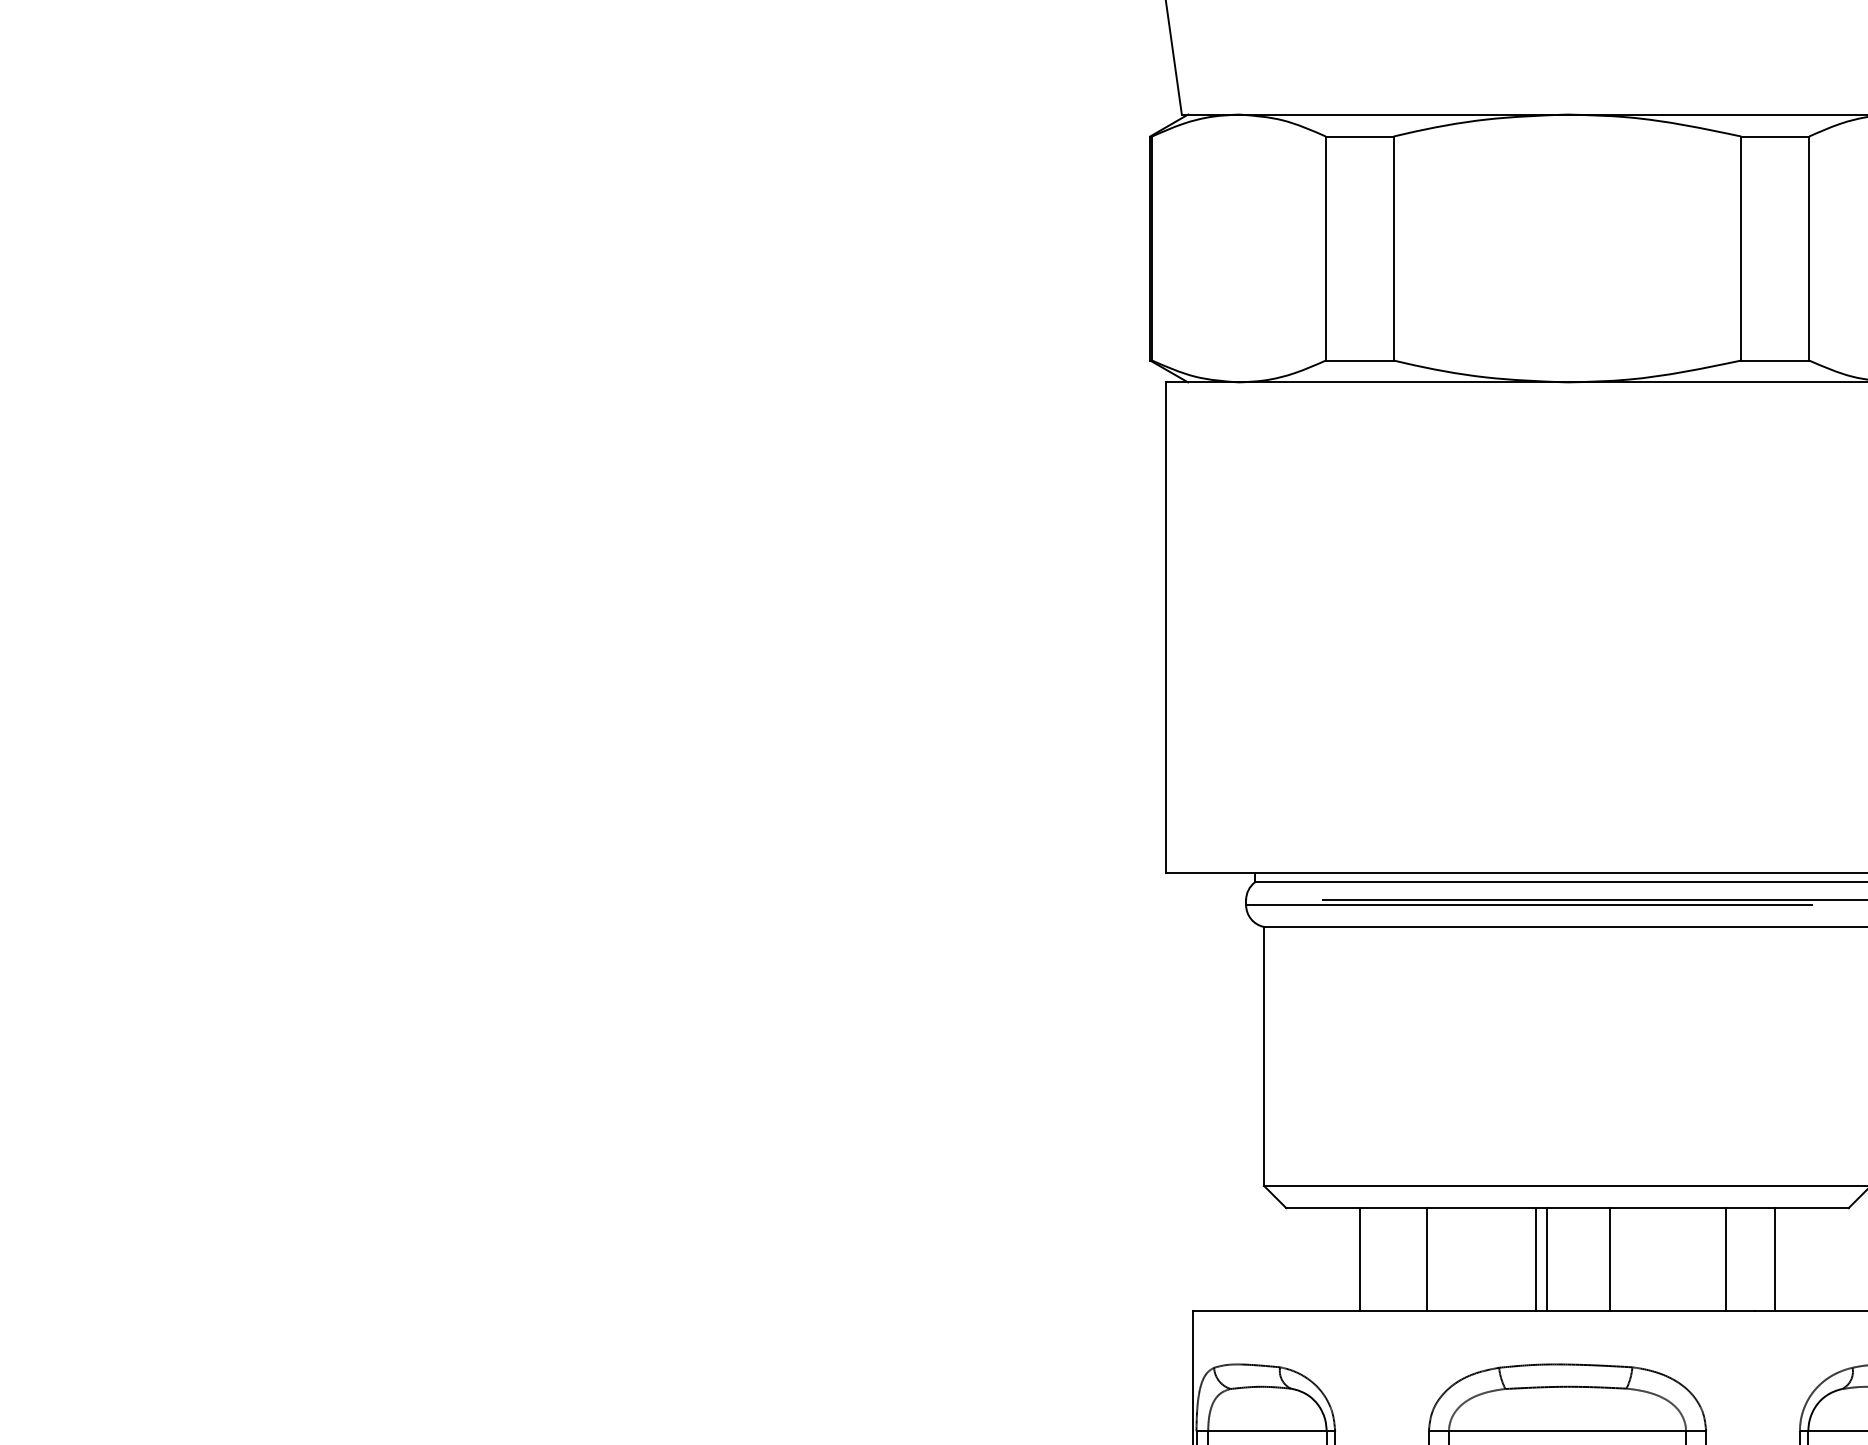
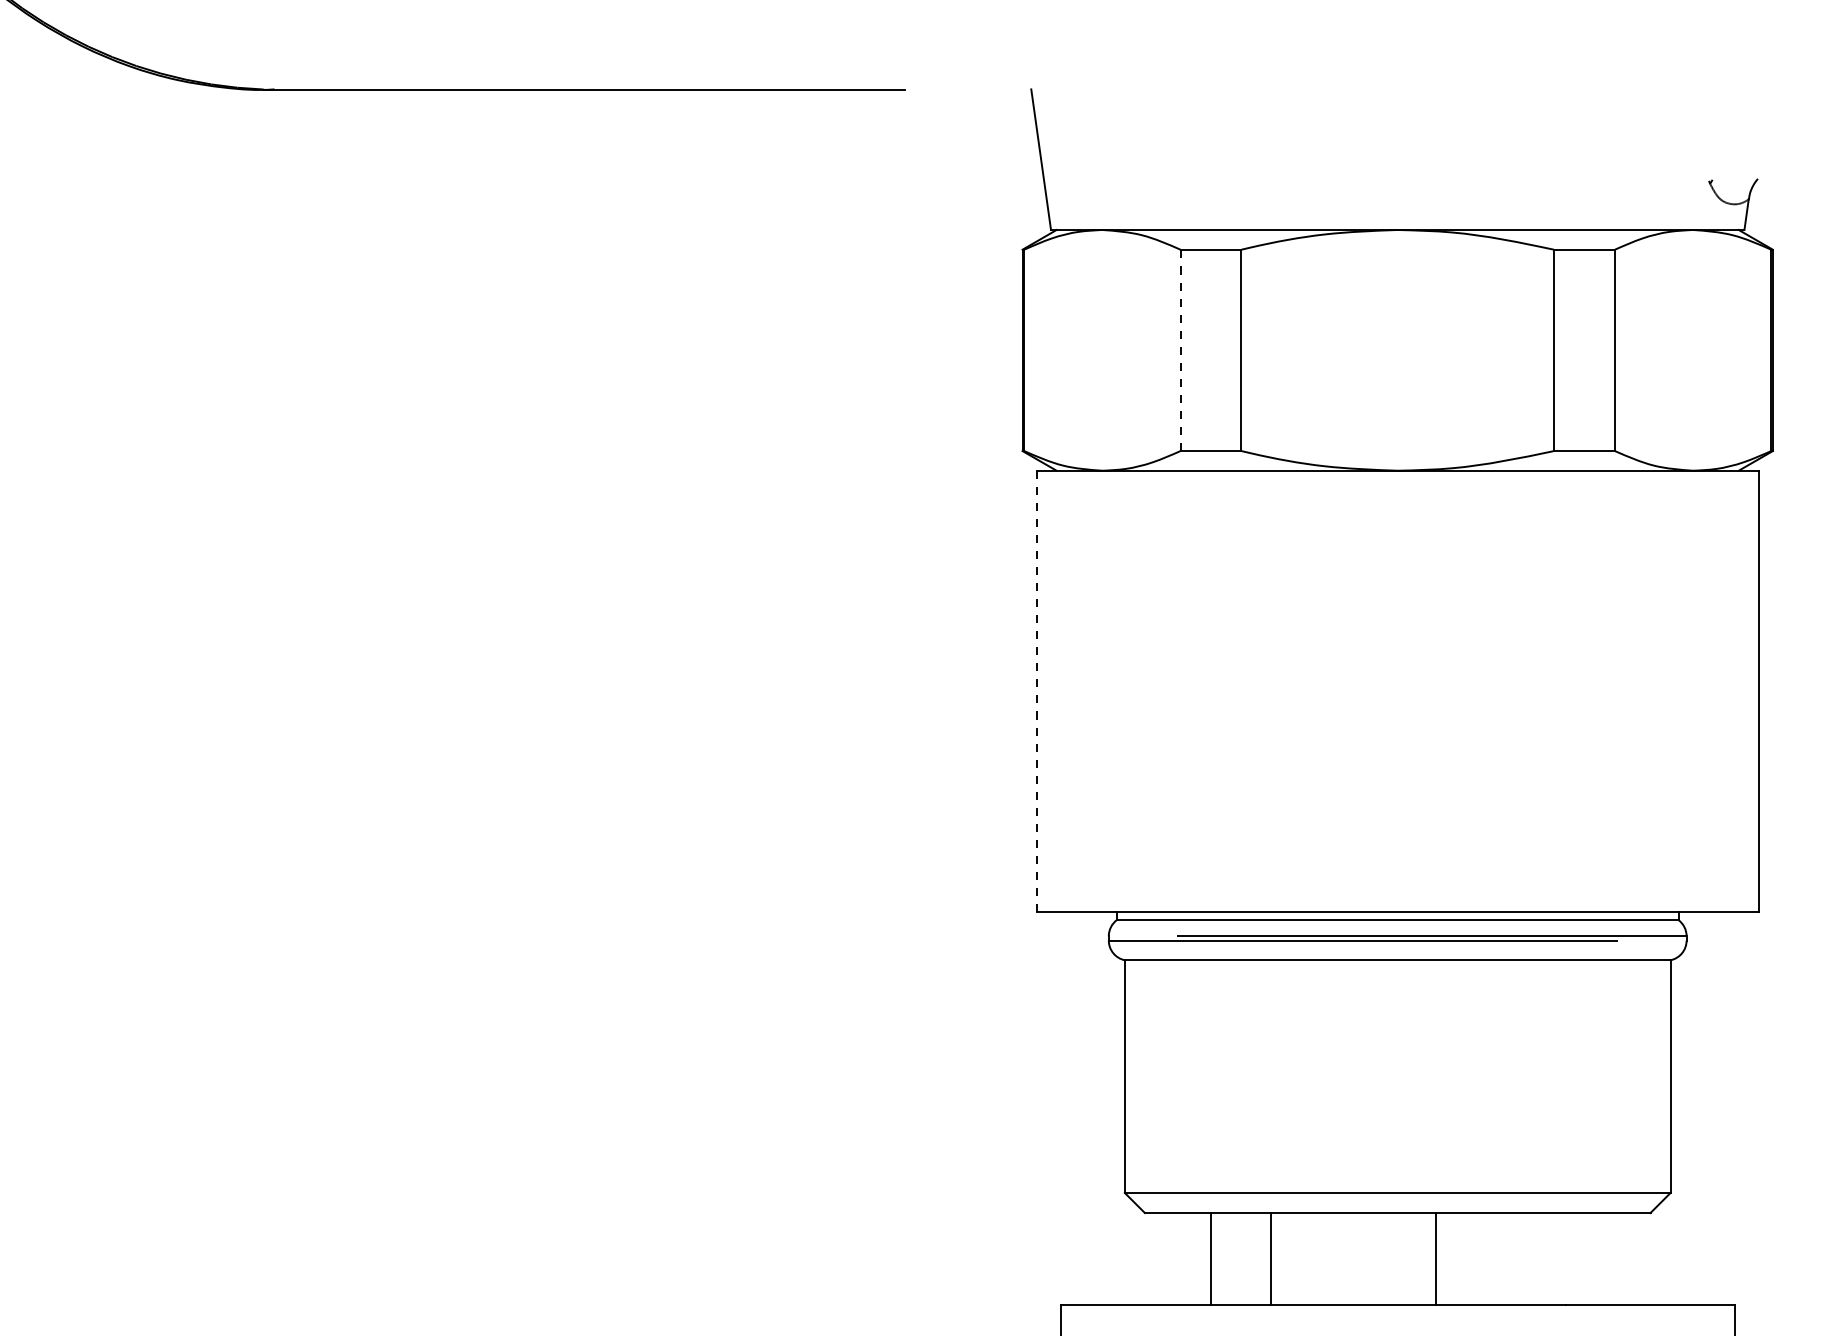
line: (1325, 248) -> (1180, 350), solid -> dashed
line: (1165, 627) -> (1036, 691), solid -> dashed
line: (1536, 1259) -> (1369, 1259), removed
line: (1547, 1259) -> (1379, 1259), removed
line: (1726, 1259) -> (1540, 1259), removed
line: (1775, 1259) -> (1584, 1259), removed

